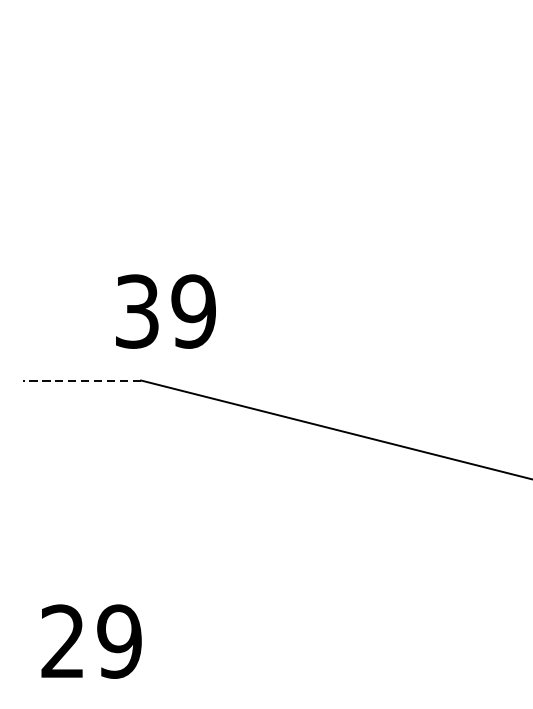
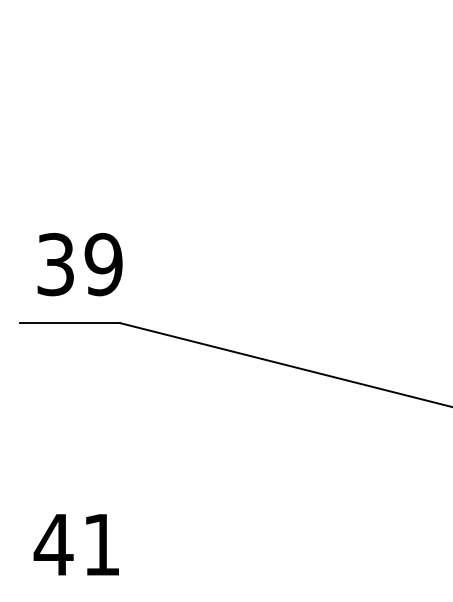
text: (165, 311) -> (79, 264), moved
line: (81, 380) -> (69, 323), dashed -> solid
text: (89, 641) -> (76, 544), 29 -> 41

